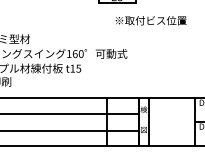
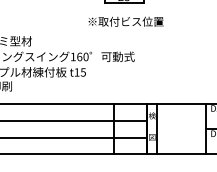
text: (150, 20) -> (125, 21), moved

